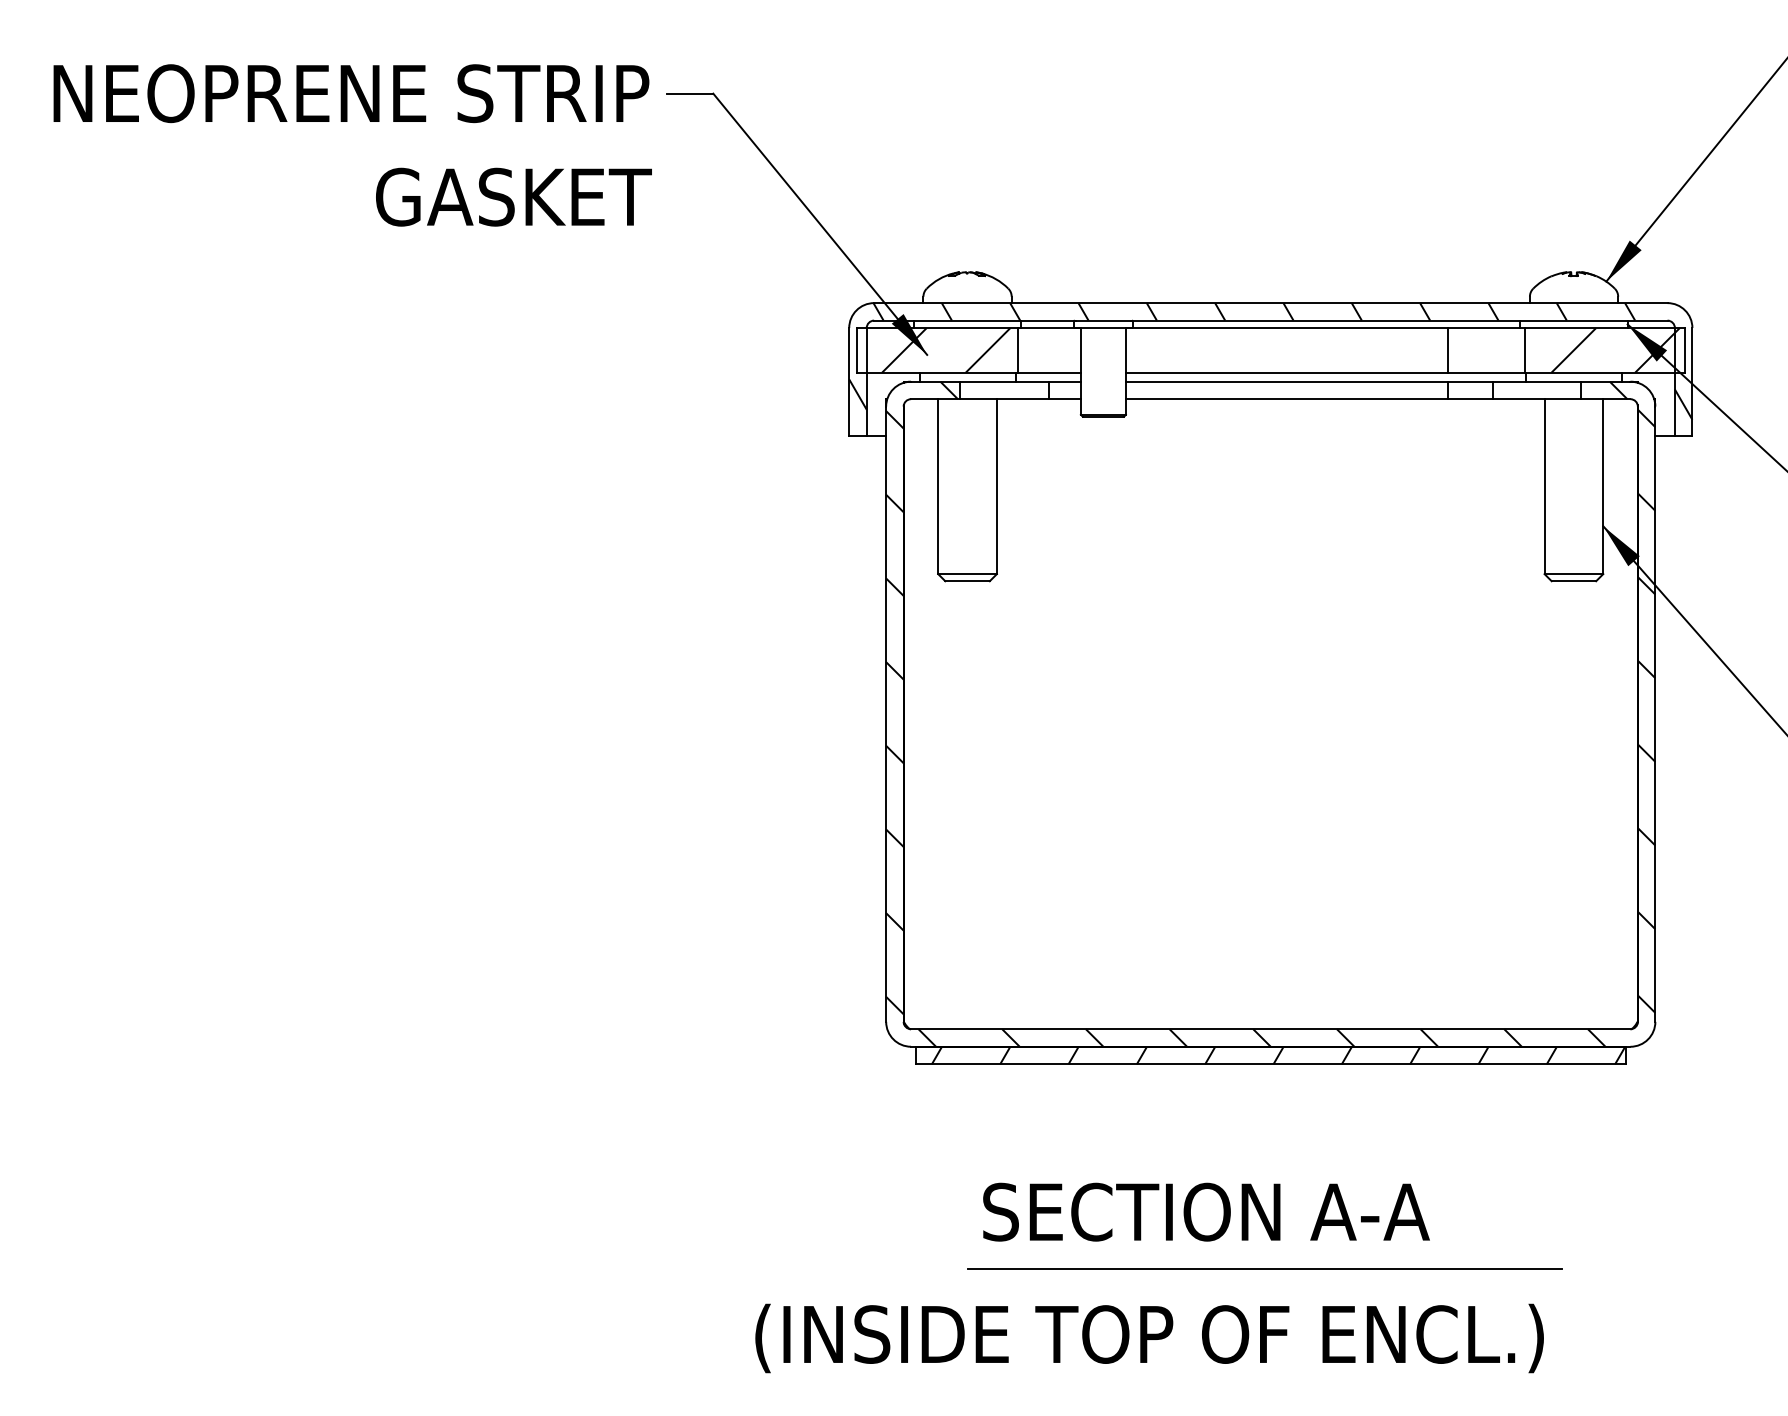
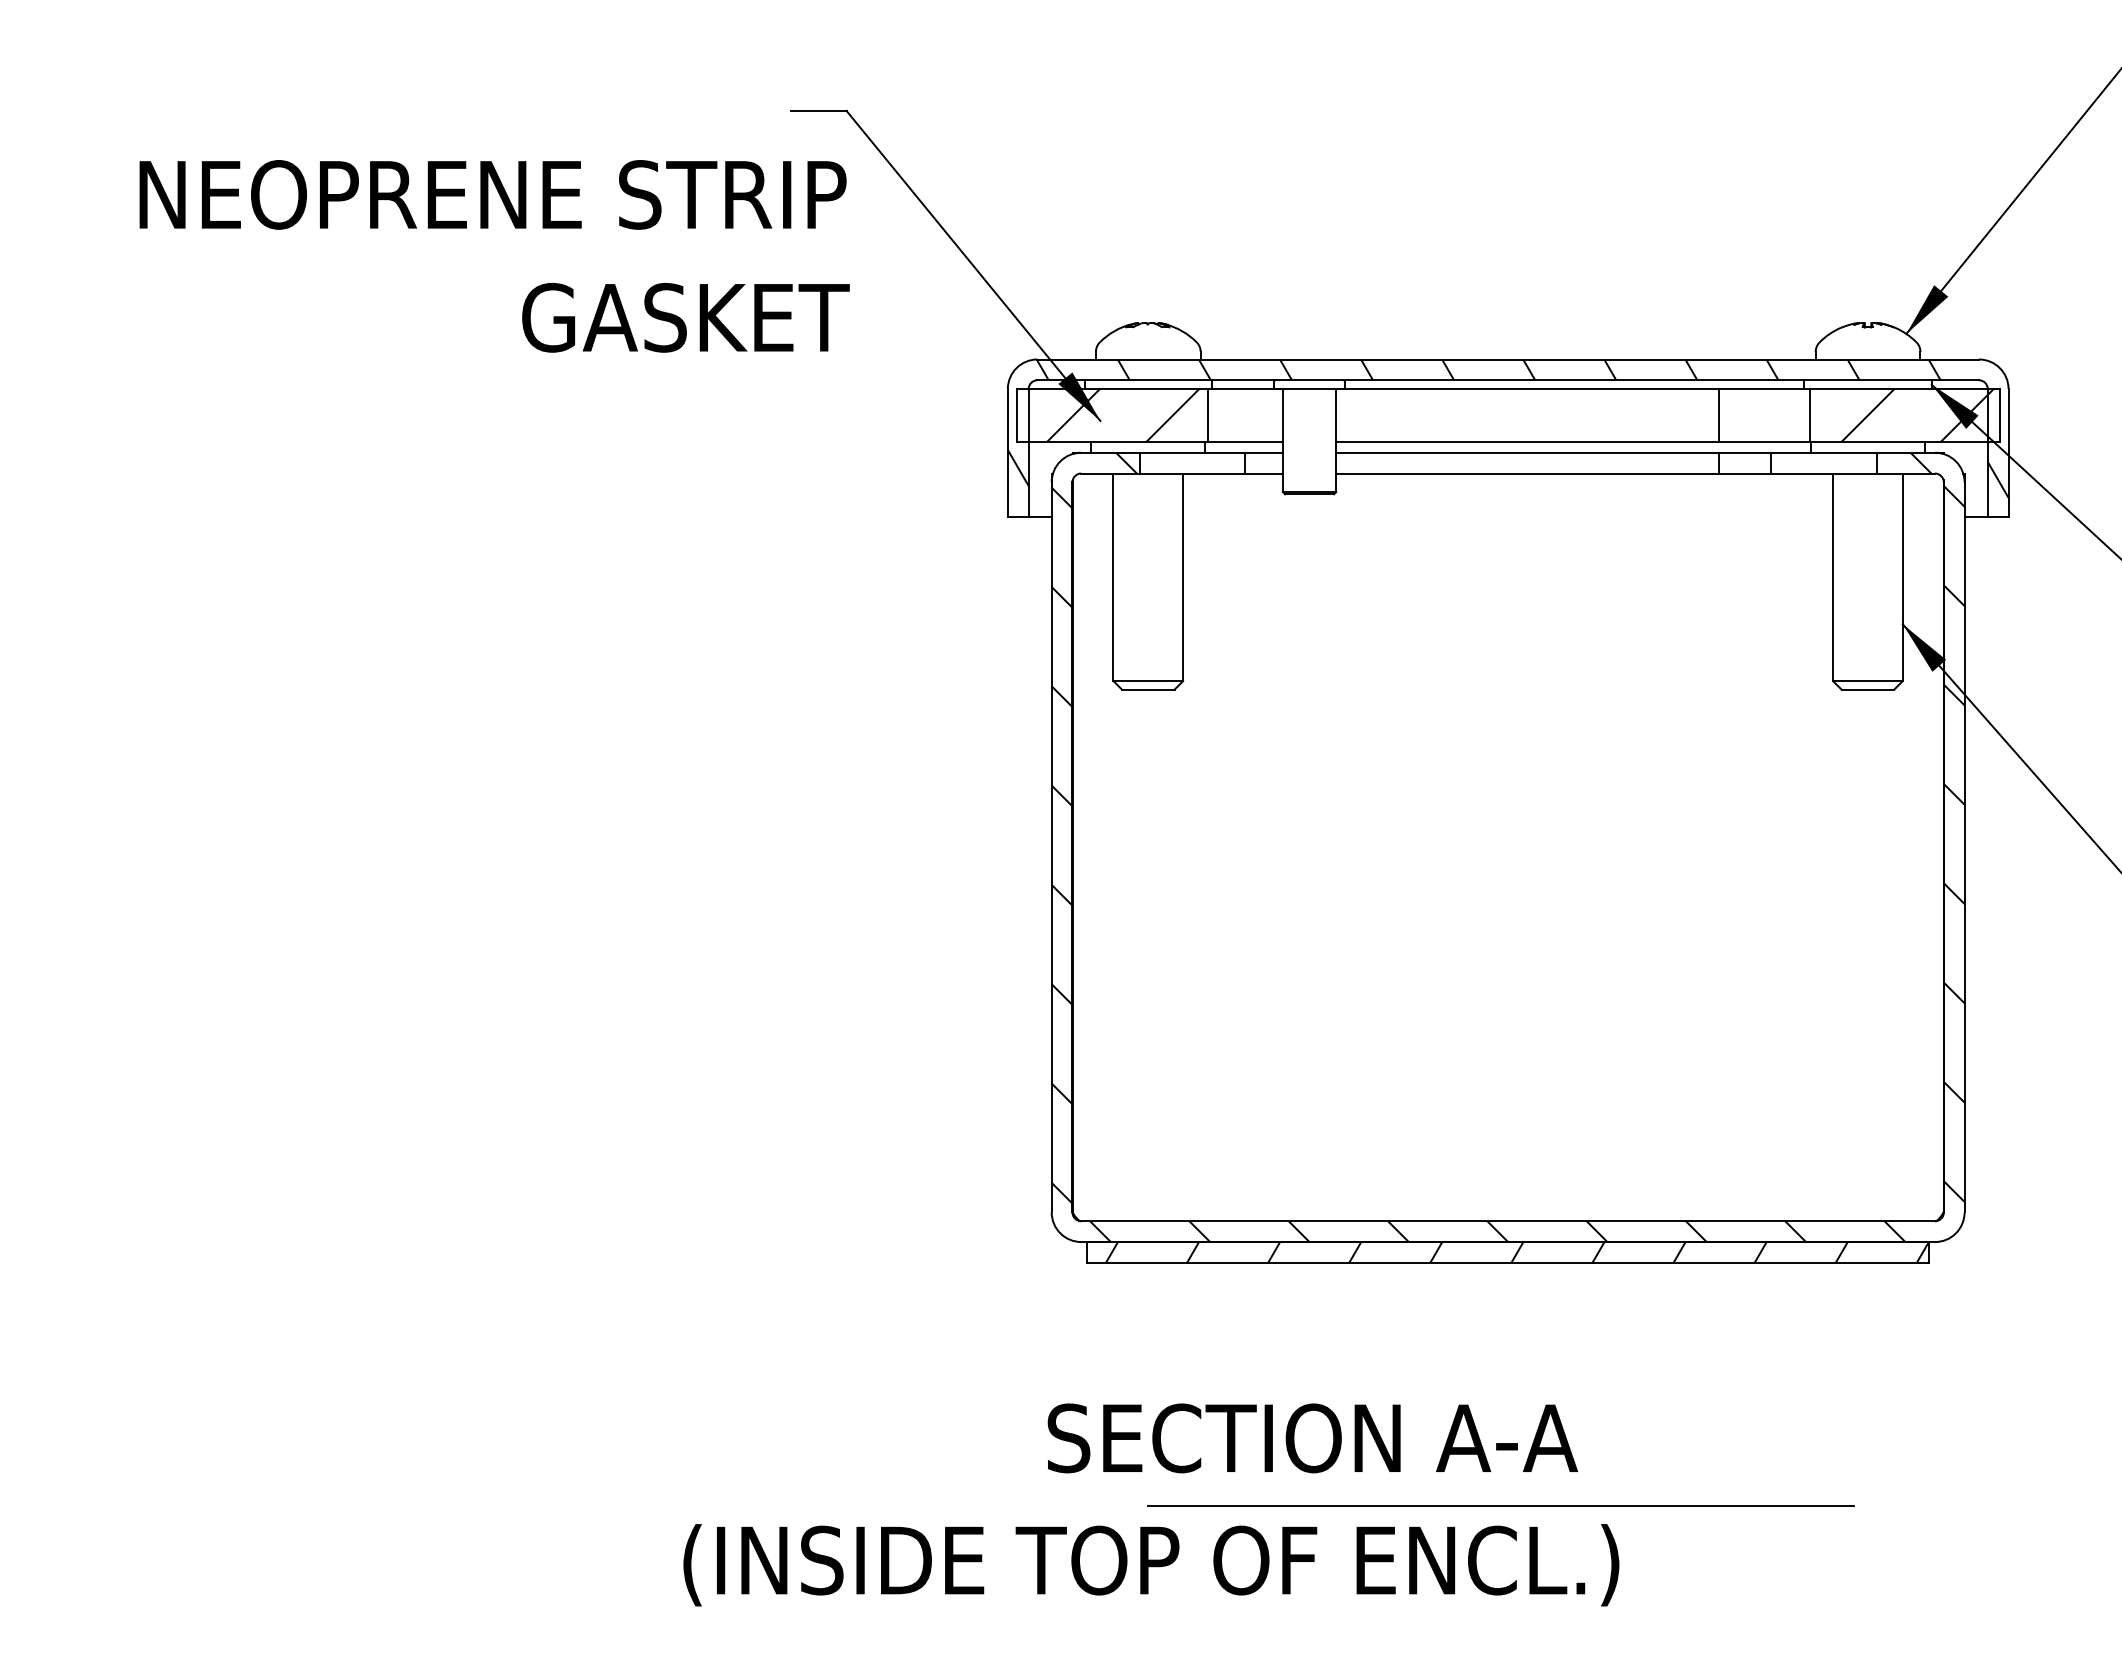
text: (352, 145) -> (494, 256), moved
text: (1206, 1212) -> (1312, 1438), moved
text: (1149, 1338) -> (1151, 1565), moved

